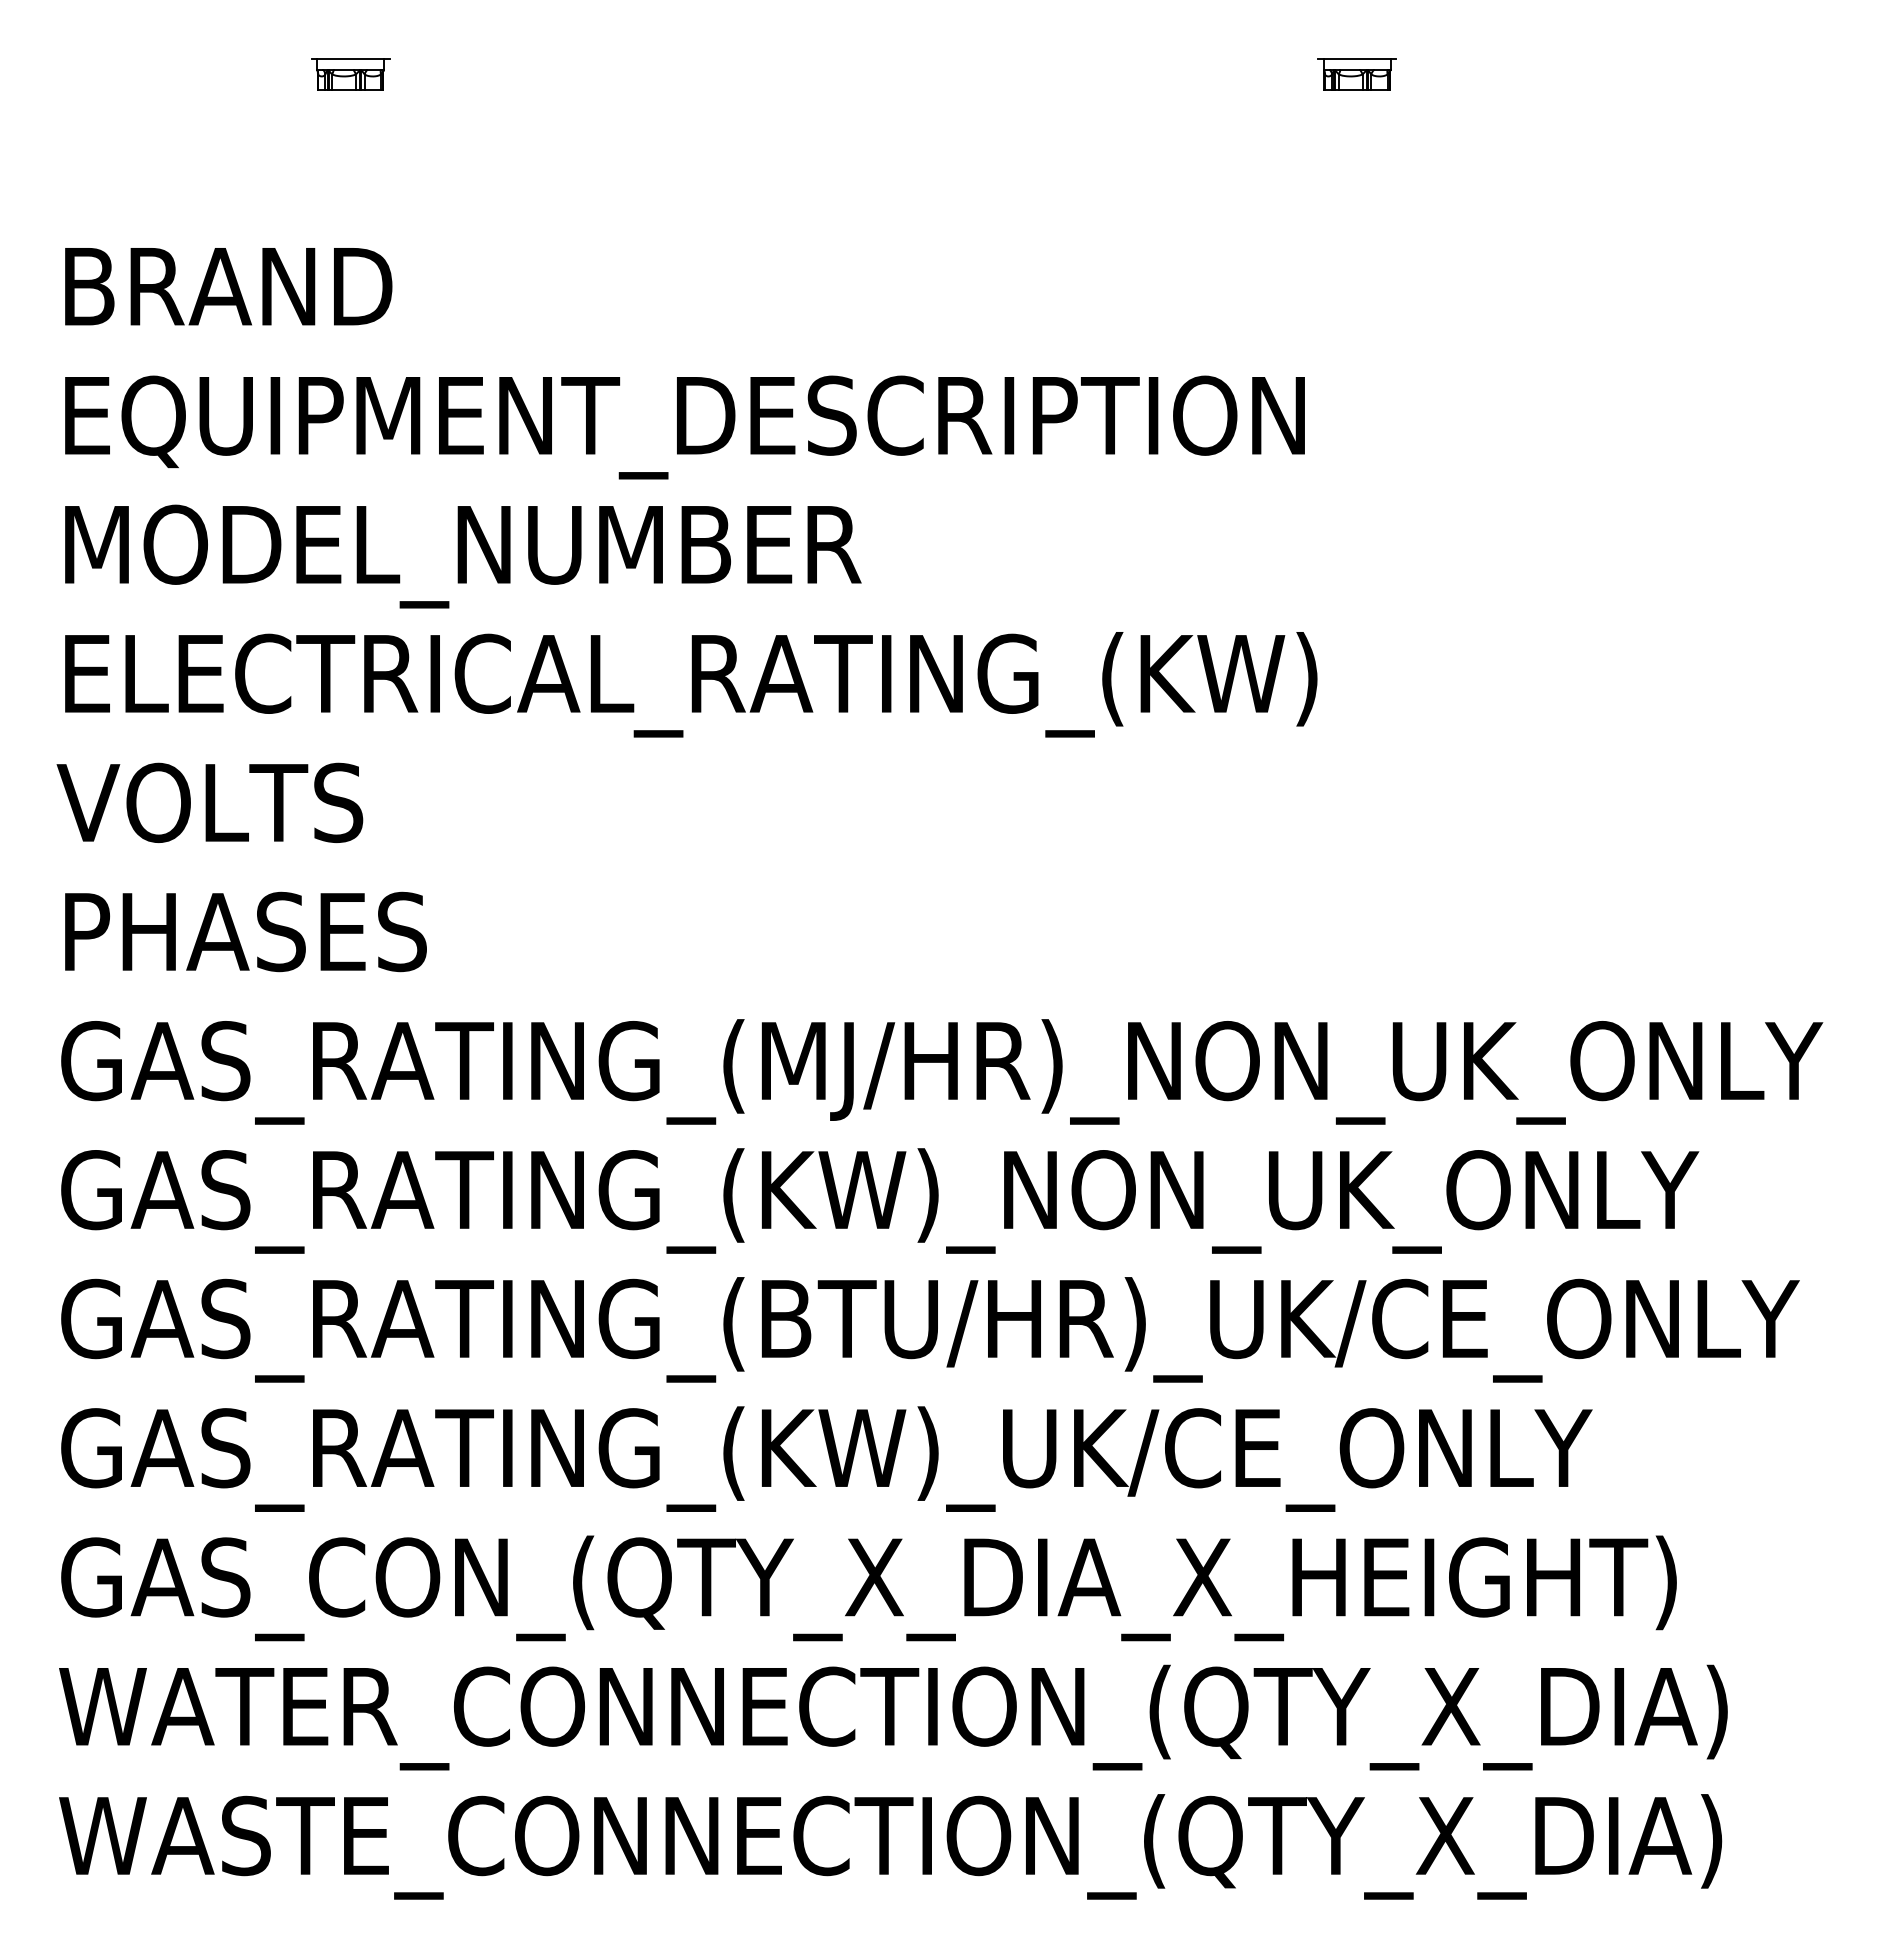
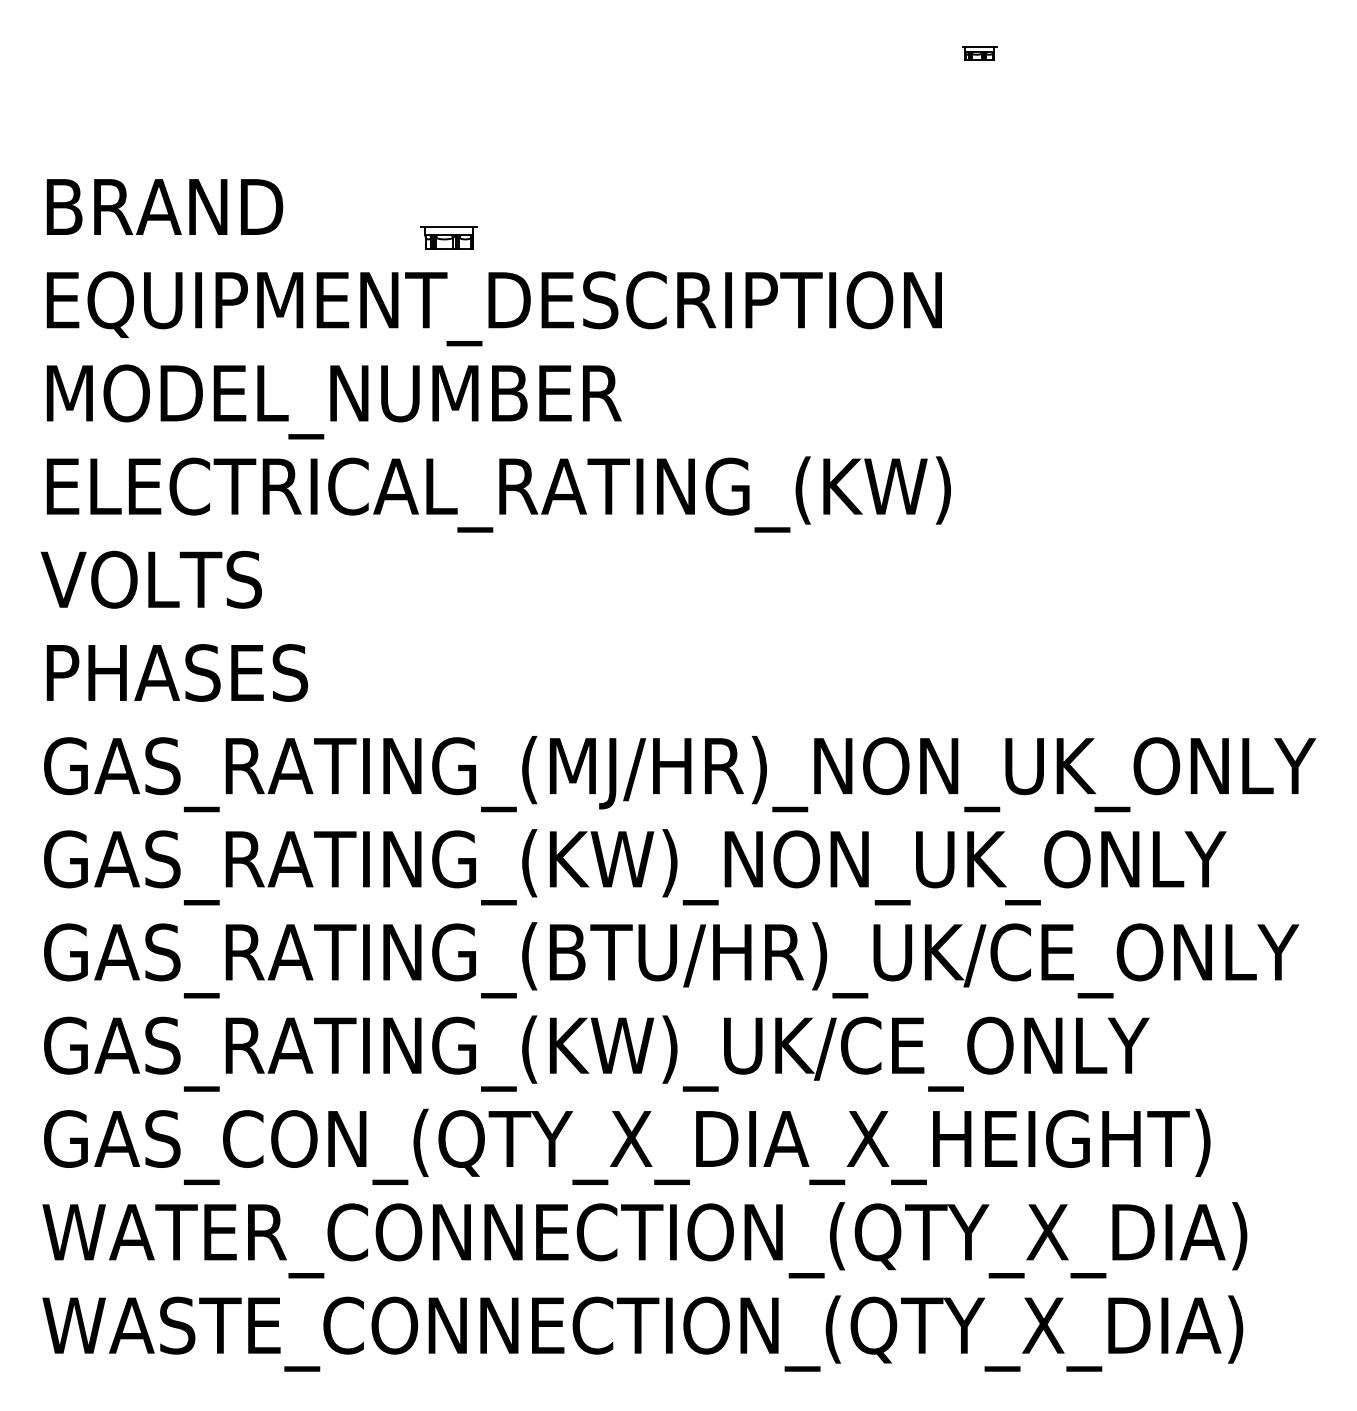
part: (350, 74) -> (449, 238), moved
part: (1356, 74) -> (979, 53), size x0.6

